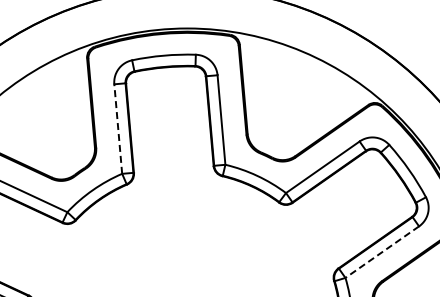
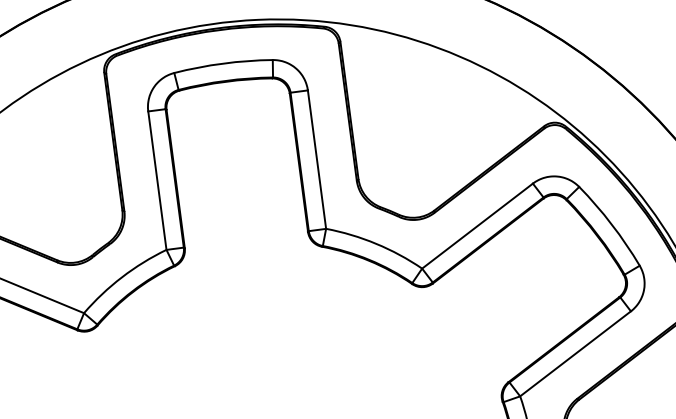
line: (118, 129) -> (157, 181), dashed -> solid
line: (382, 252) -> (575, 354), dashed -> solid

